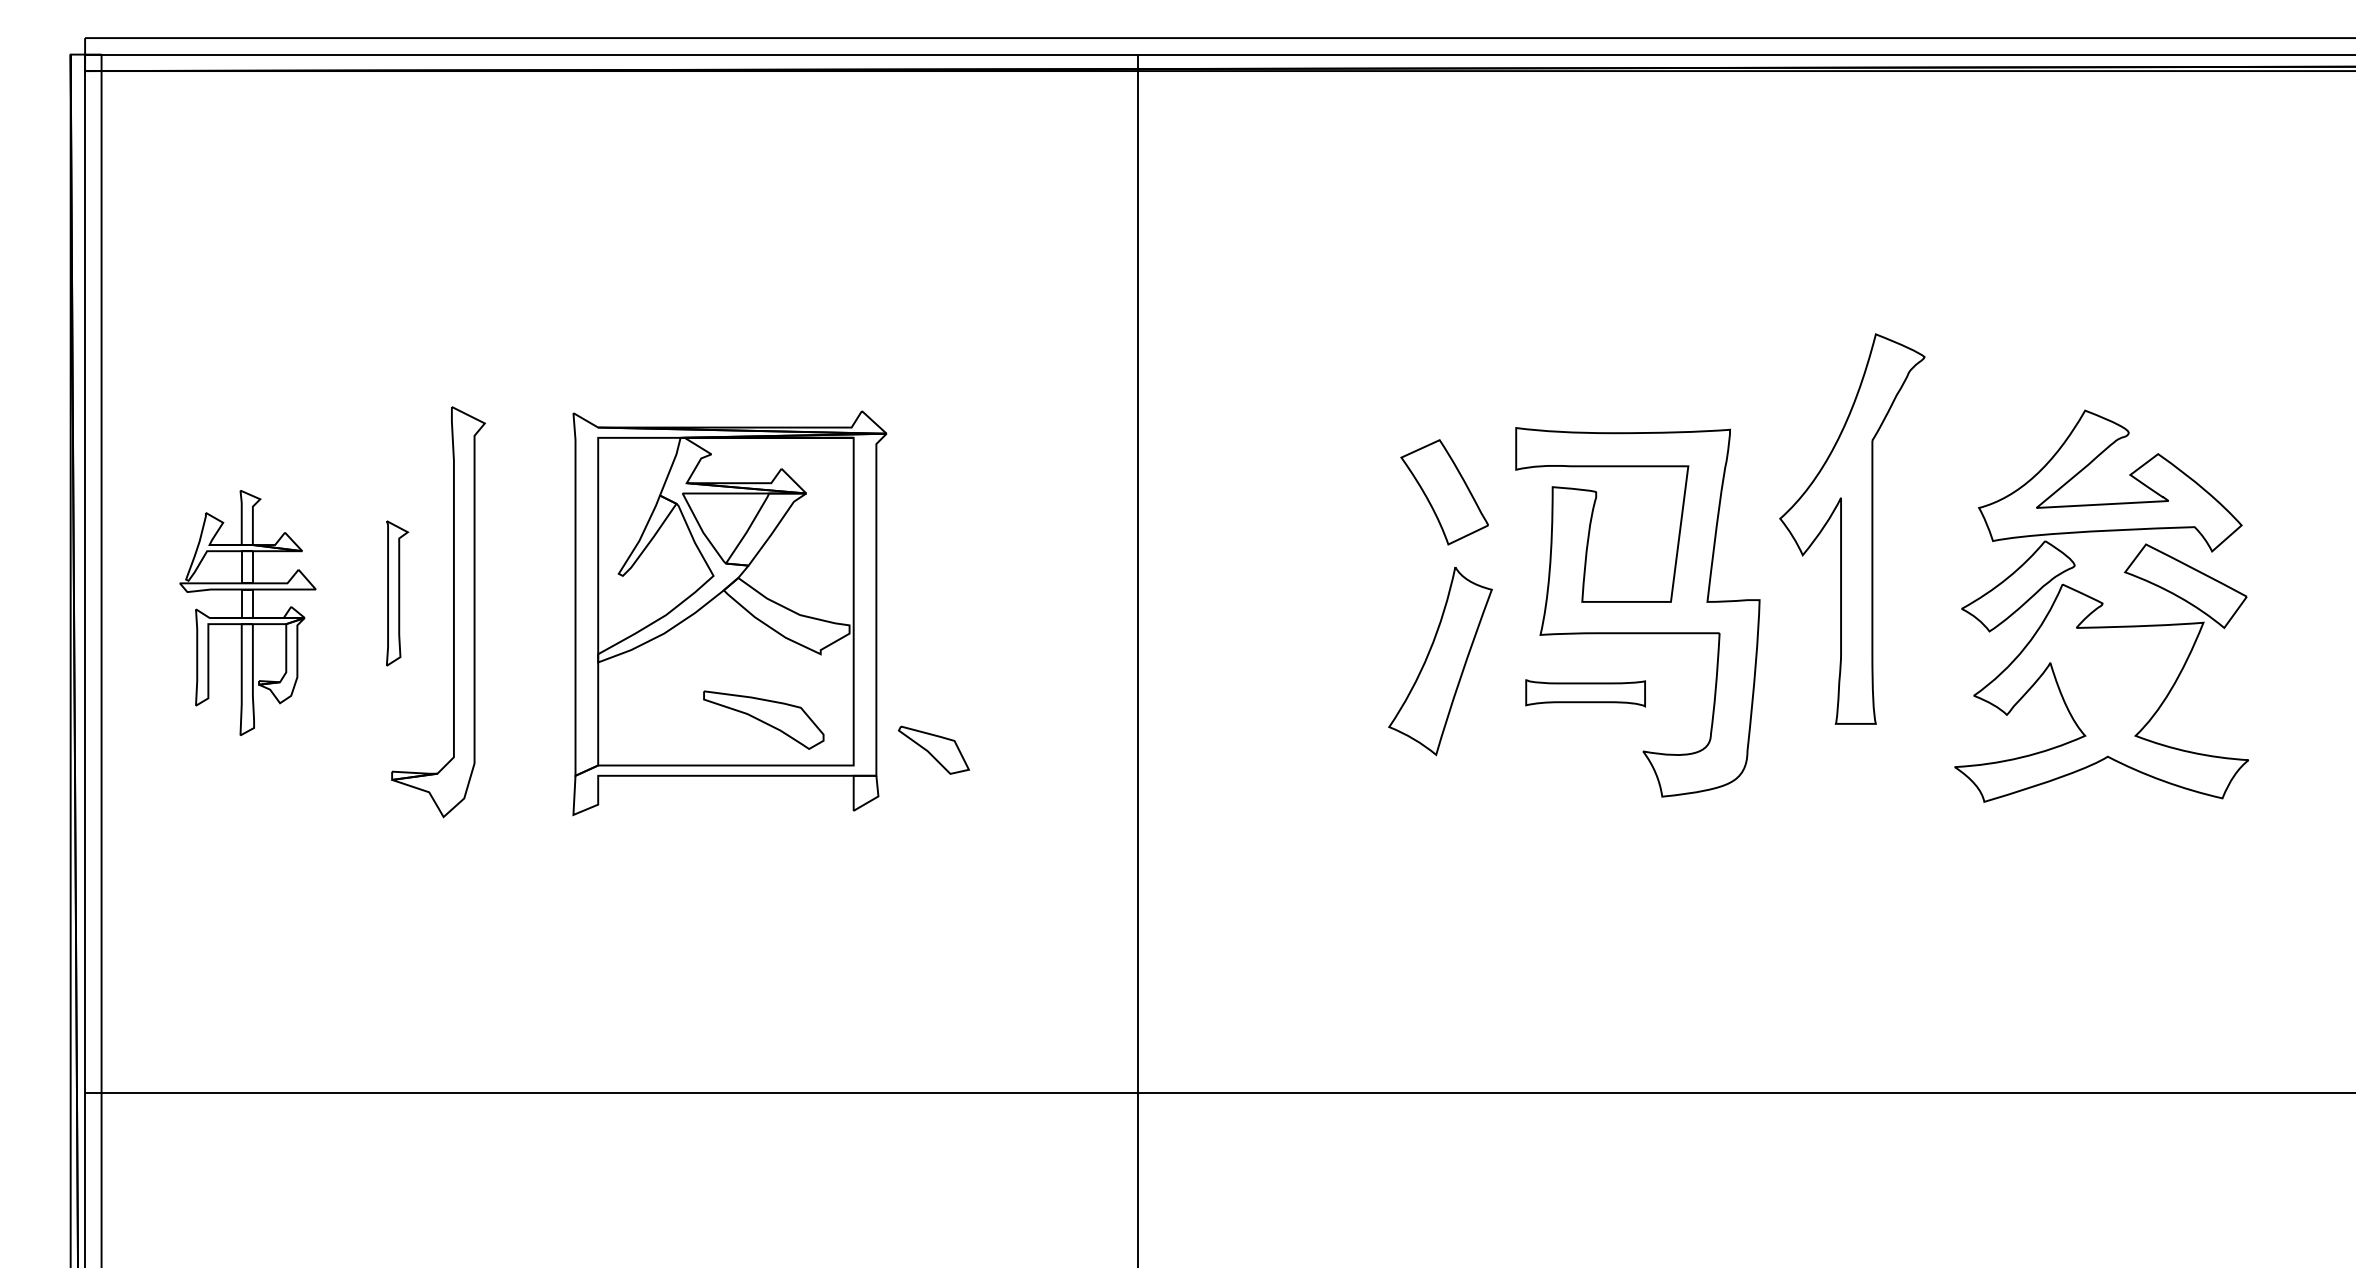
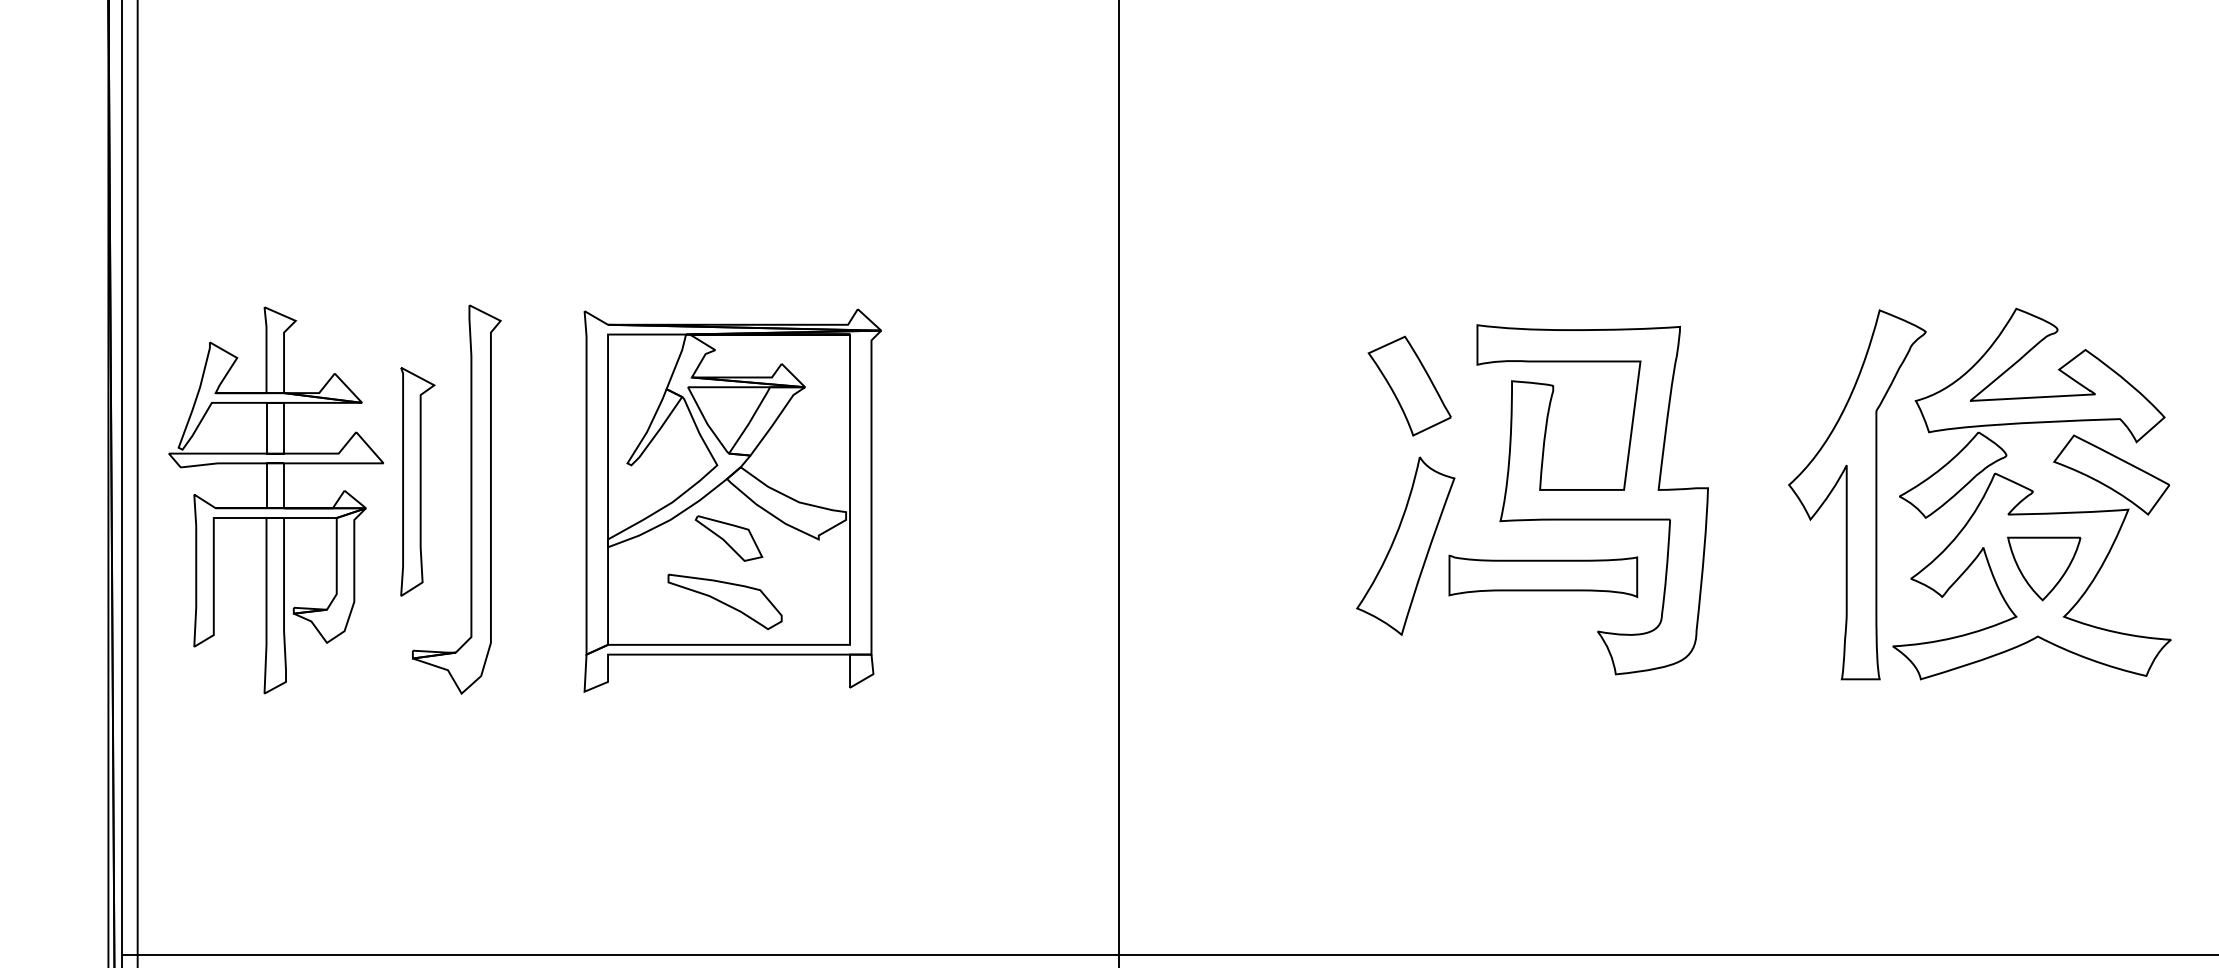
part: (1852, 528) -> (1857, 494), moved
part: (397, 593) -> (417, 481), size x1.67
part: (247, 612) -> (275, 499), size x1.67
part: (2114, 685) -> (2044, 569), added
part: (1585, 693) -> (1543, 576), size x1.67
part: (763, 719) -> (724, 601), moved
part: (933, 749) -> (728, 537), moved

